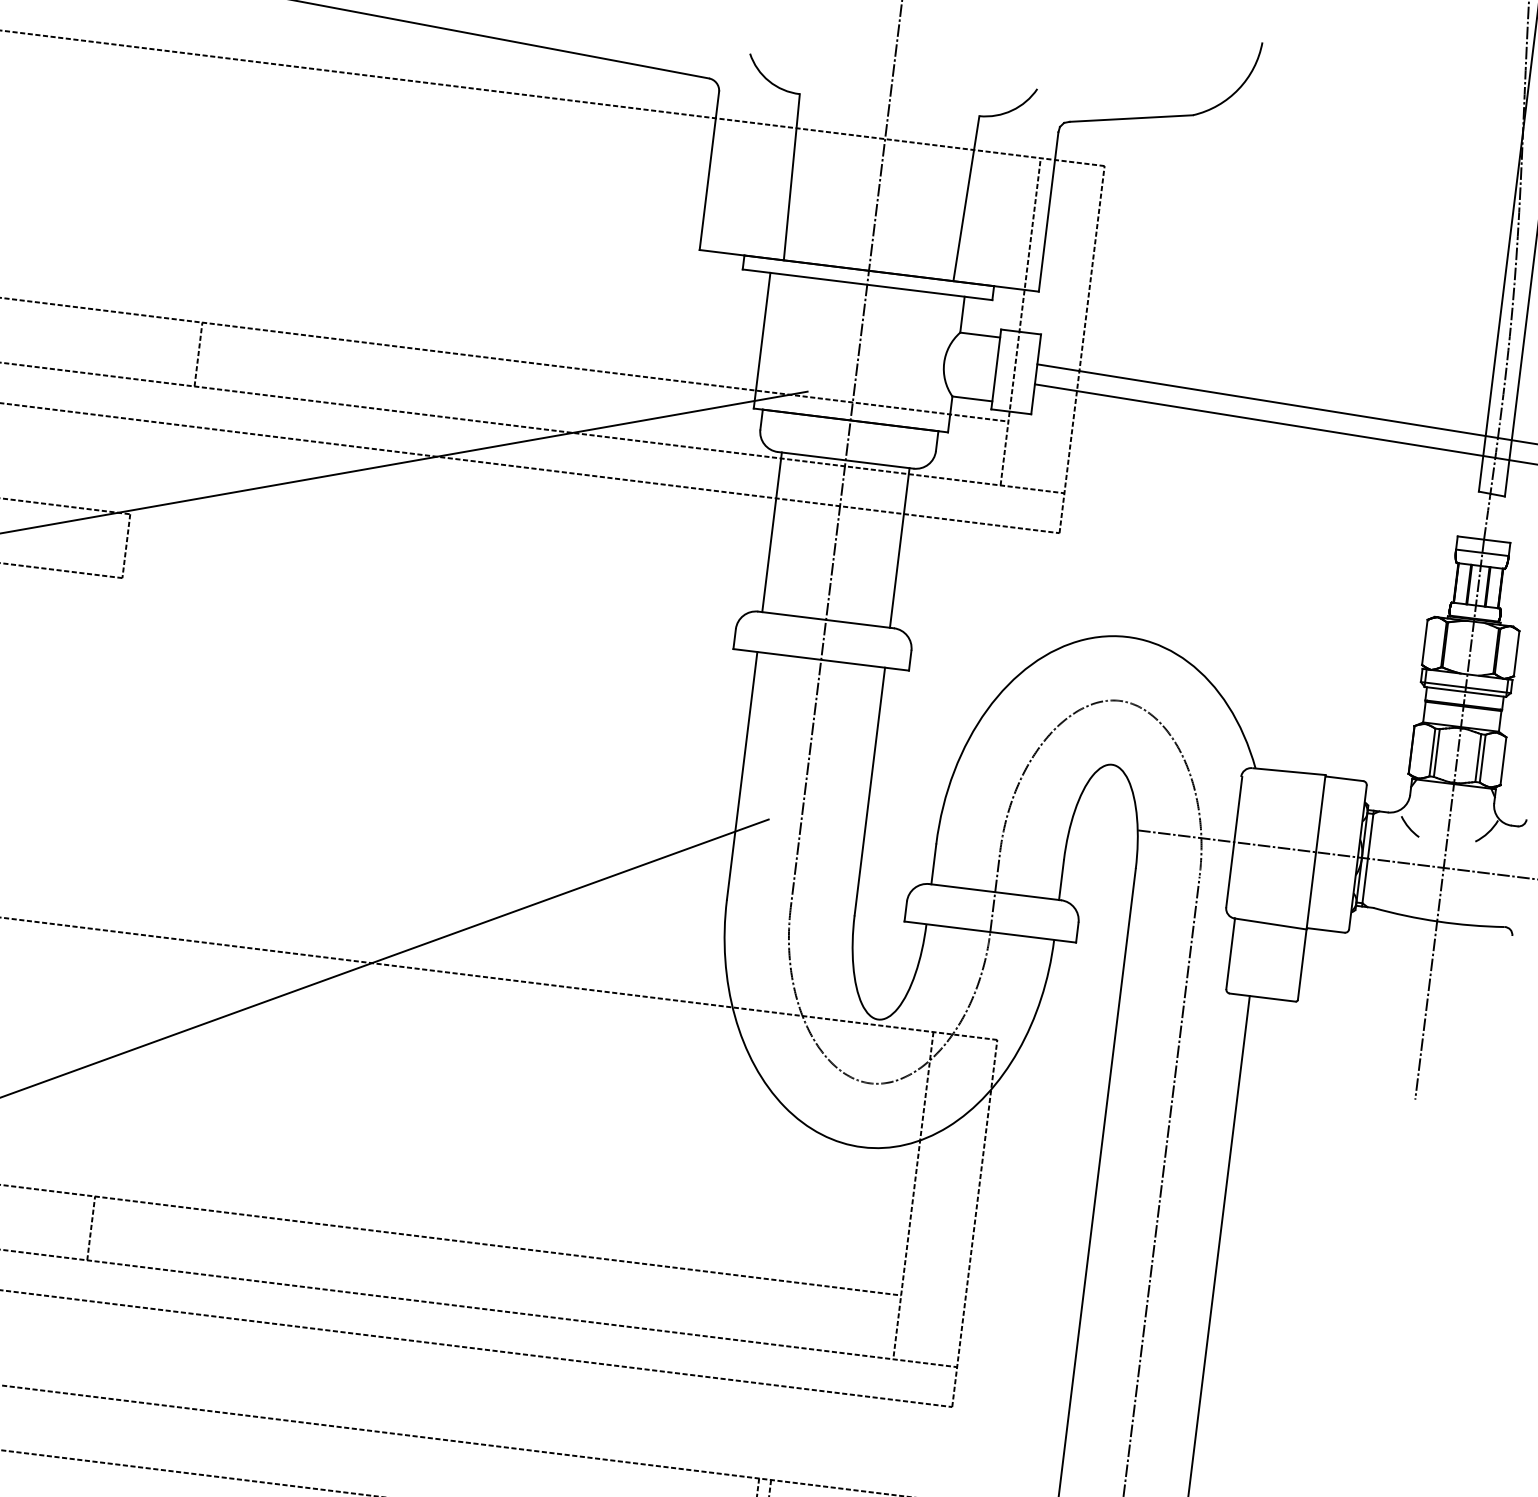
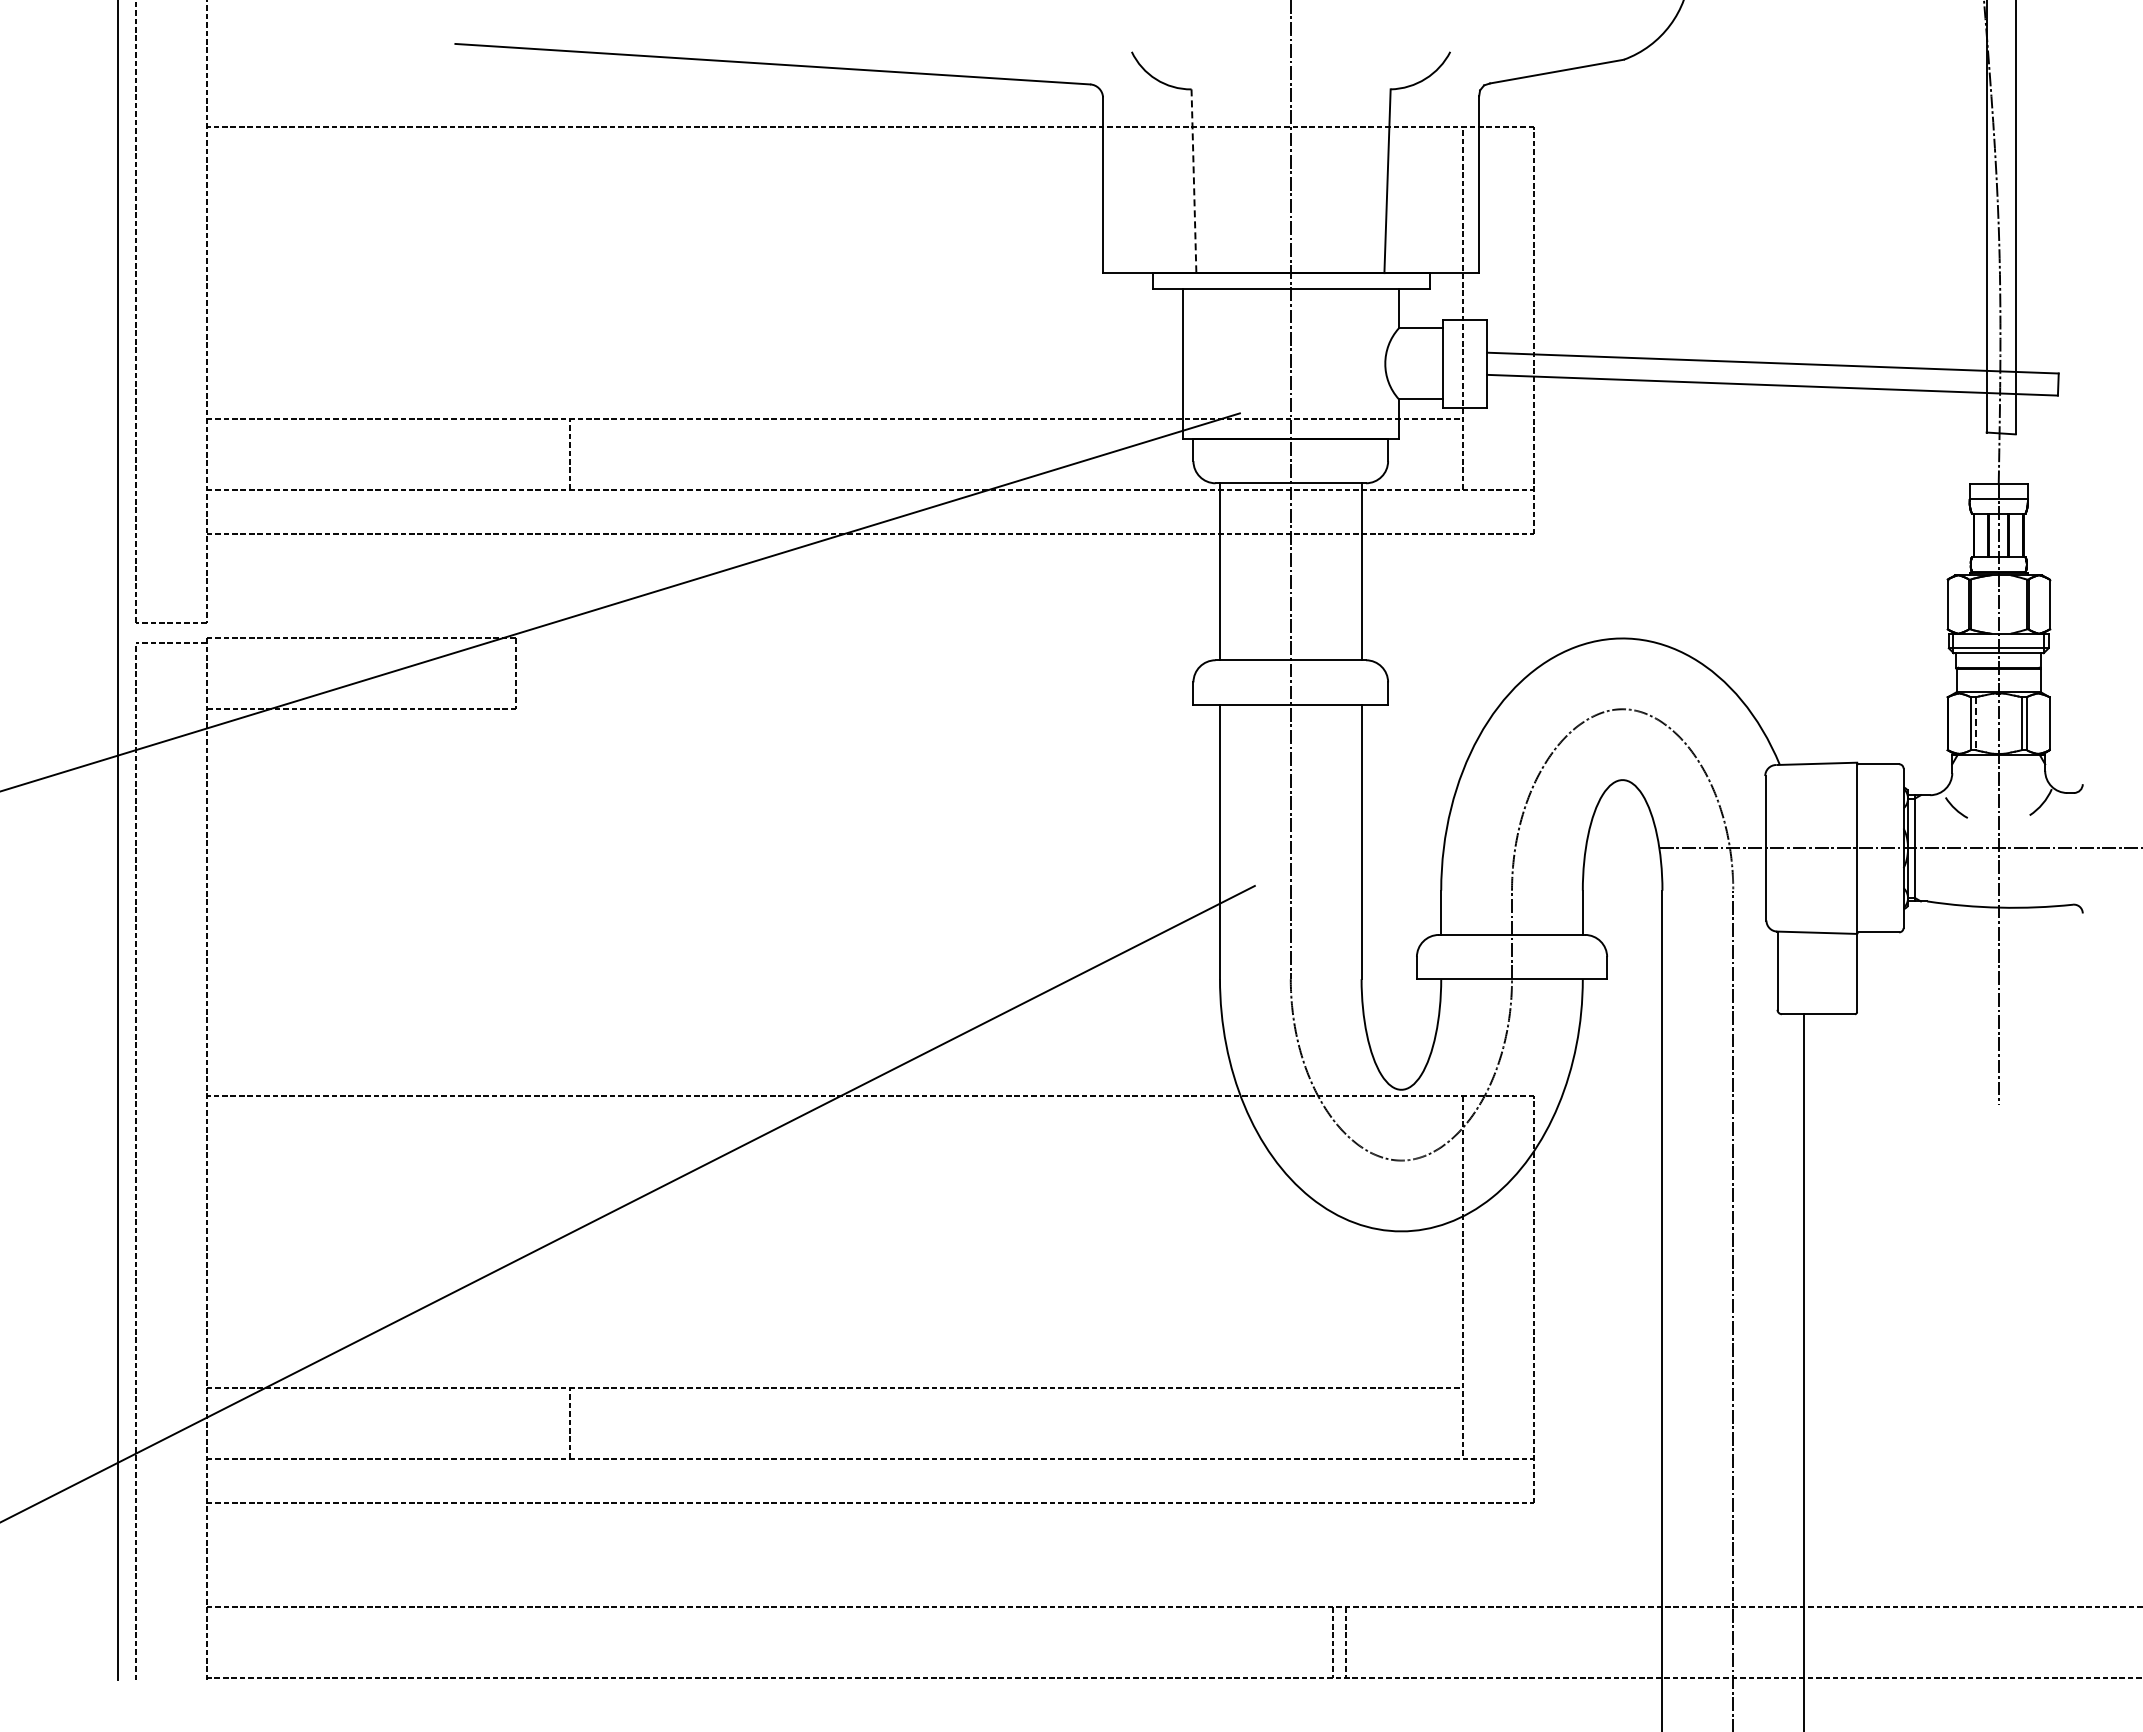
line: (791, 177) -> (1193, 181), solid -> dashed
line: (1436, 753) -> (1975, 724), solid -> dashed

